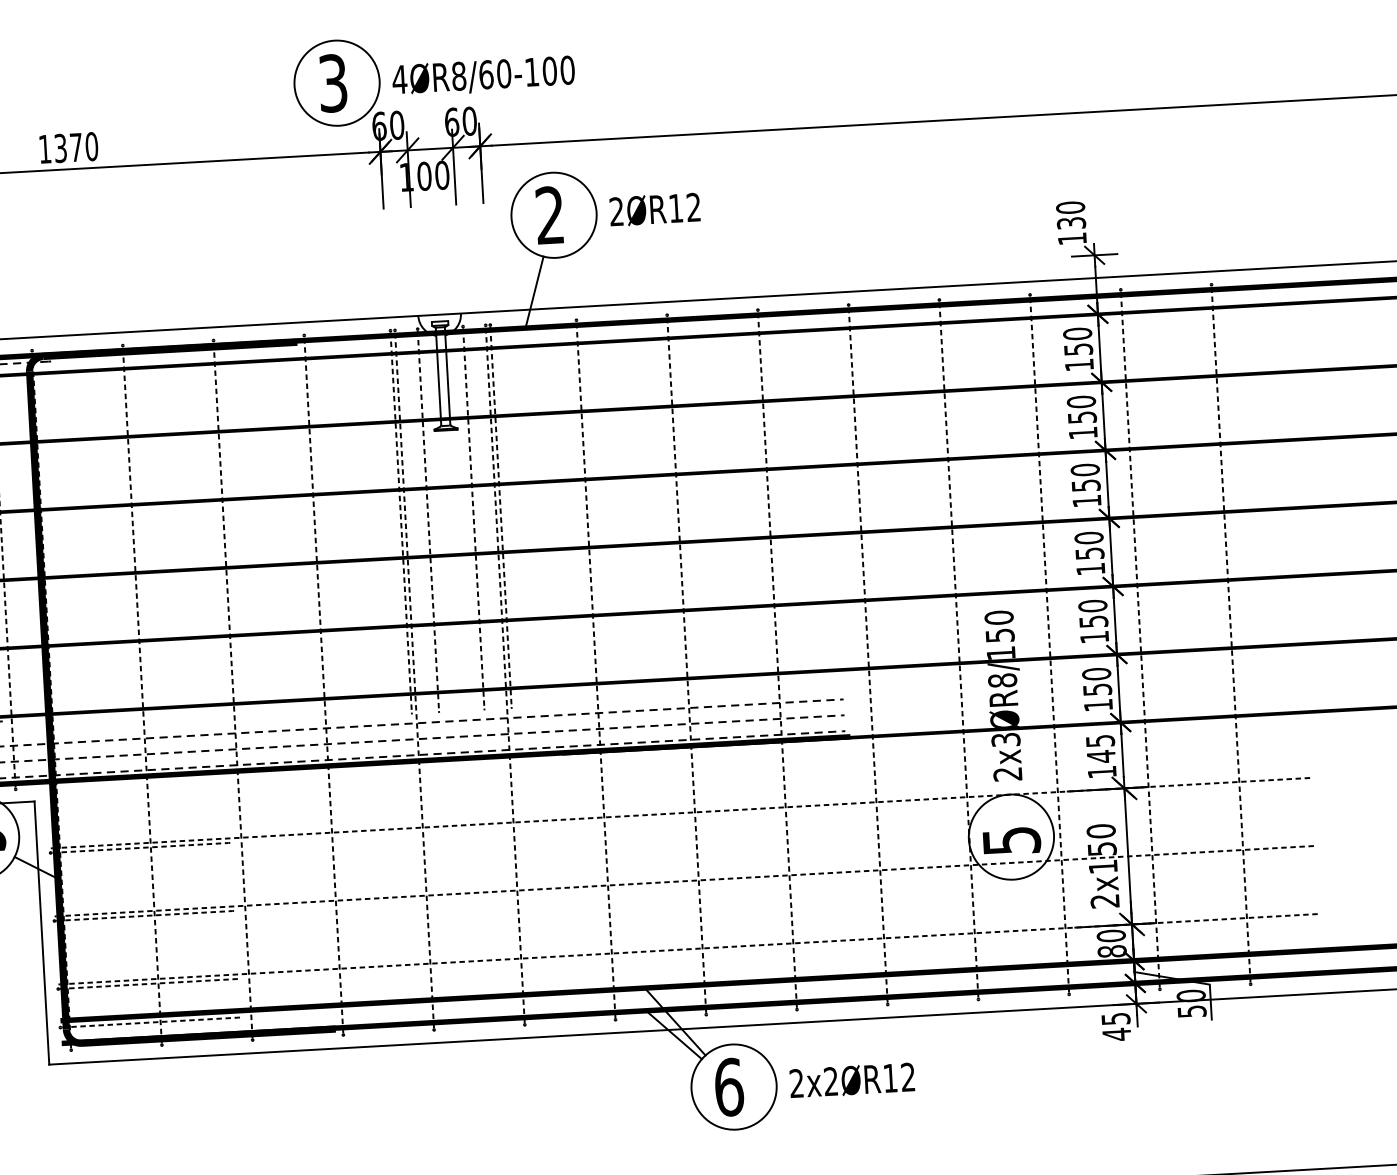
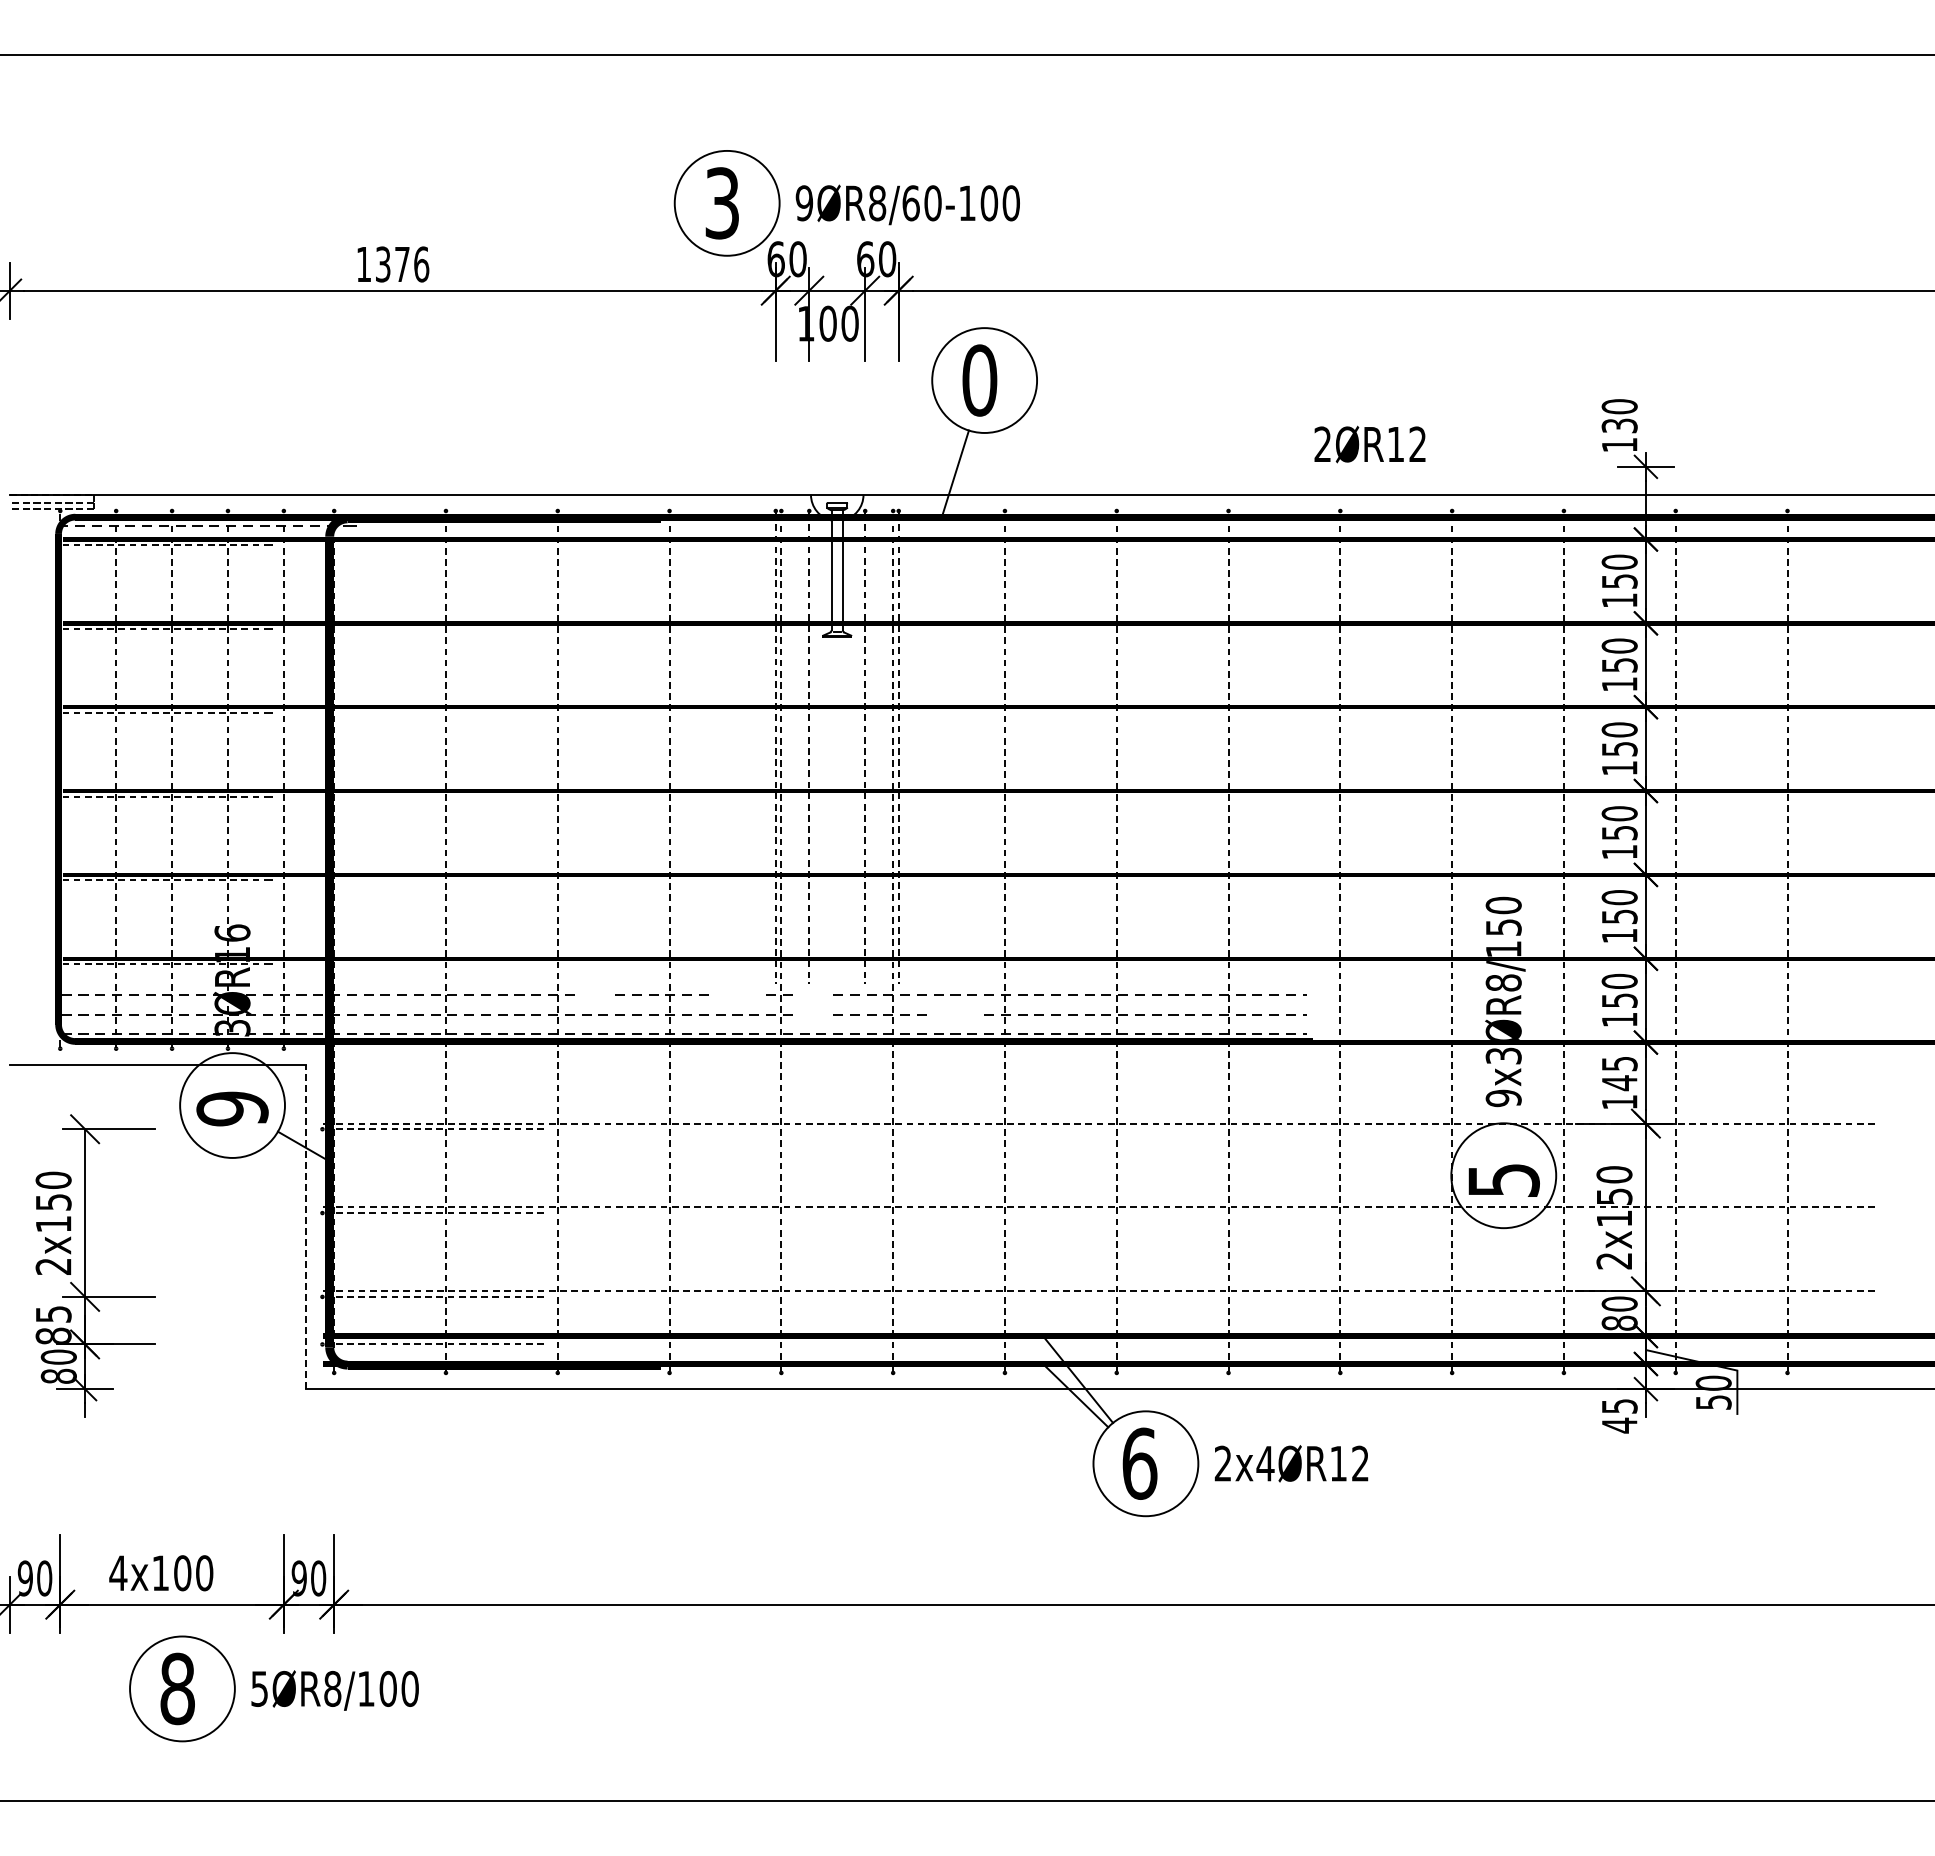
text: (399, 79) -> (804, 203), 4ØR8/60-100 -> 9ØR8/60-100
text: (91, 146) -> (421, 264), 1370 -> 1376
text: (654, 209) -> (1369, 444), moved
text: (549, 215) -> (979, 380), 2 -> 0
line: (439, 721) -> (809, 994), removed
line: (381, 724) -> (737, 994), removed
line: (262, 731) -> (591, 994), removed
line: (559, 731) -> (955, 1014), removed
line: (440, 737) -> (809, 1014), removed
text: (1007, 774) -> (1503, 1098), 2x3ØR8/150 -> 9x3ØR8/150
line: (42, 932) -> (306, 1226), solid -> dashed
text: (831, 1081) -> (1265, 1463), 2x2ØR12 -> 2x4ØR12

